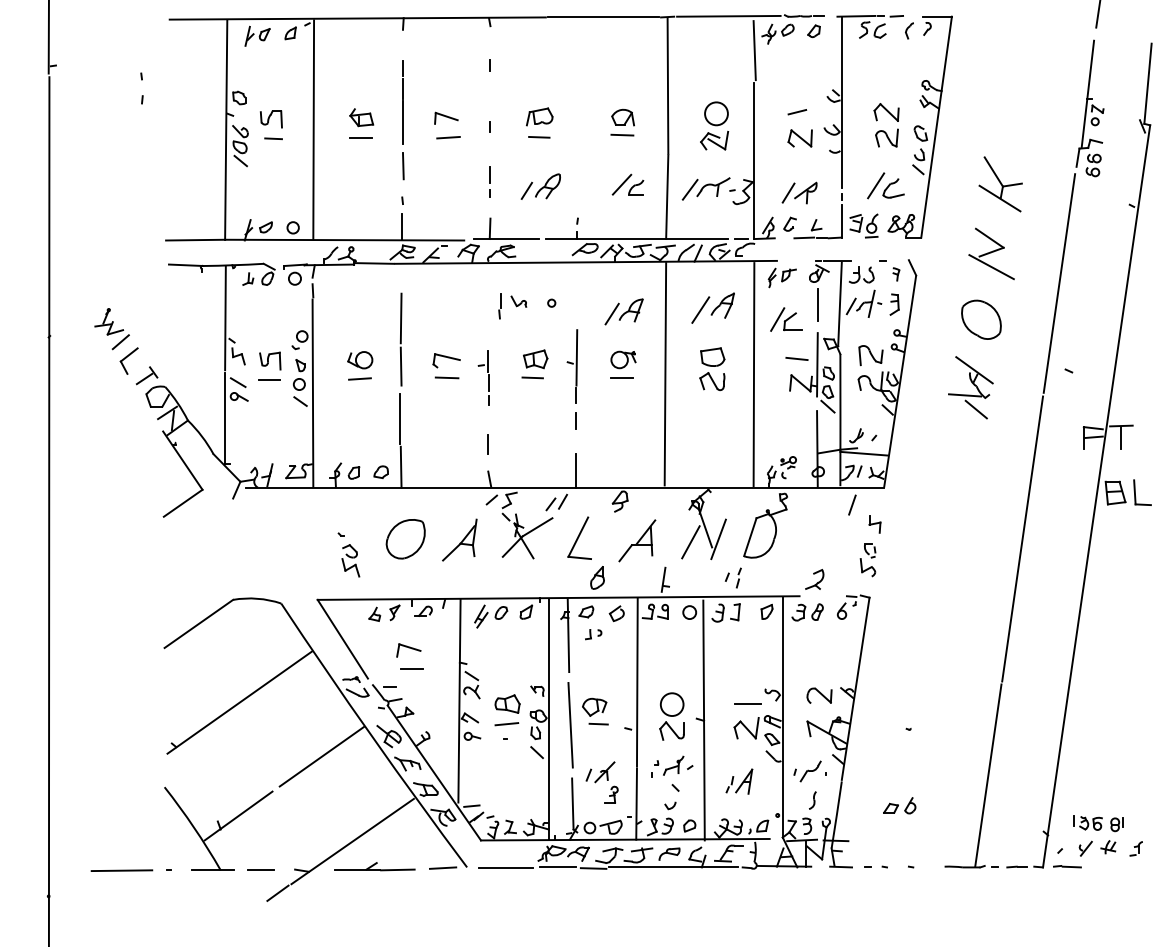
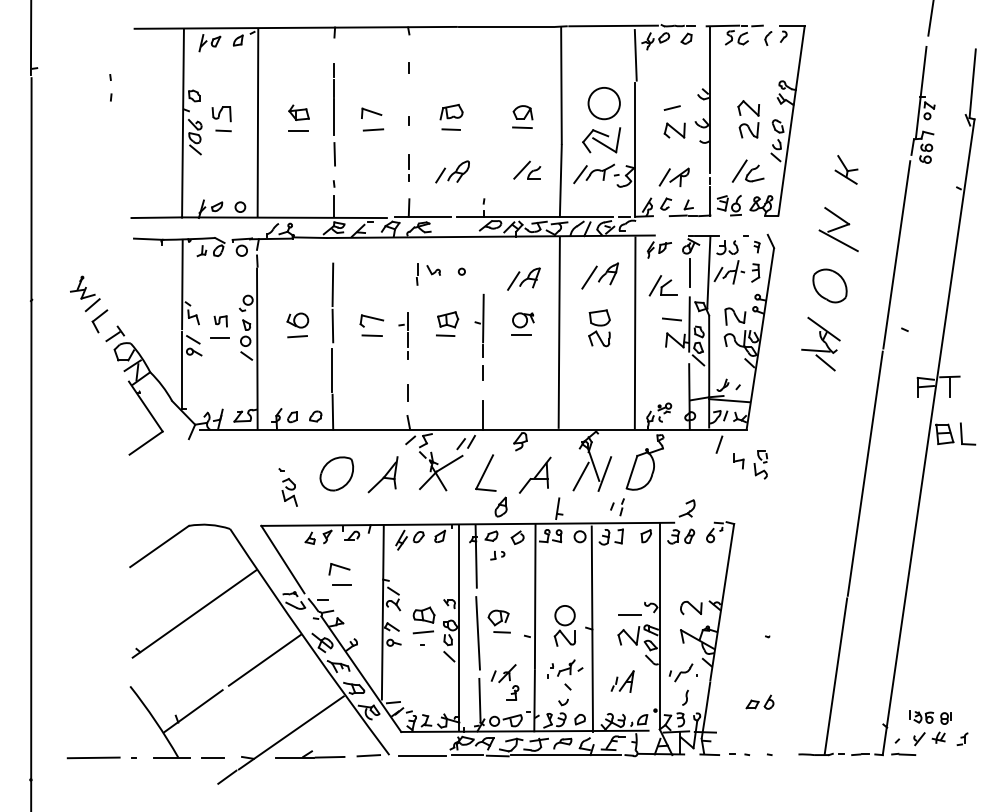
part: (713, 125) -> (600, 119), size x1.6
part: (1000, 183) -> (846, 169), size x0.6
part: (269, 361) -> (220, 321), size x0.7
part: (867, 559) -> (760, 464), moved

